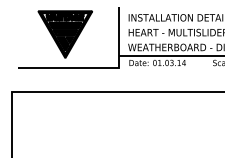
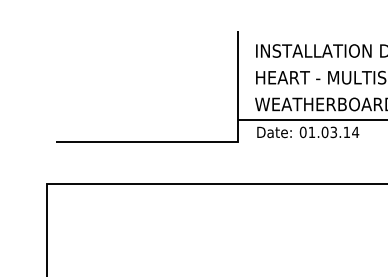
part: (64, 34) -> (140, 81), removed

